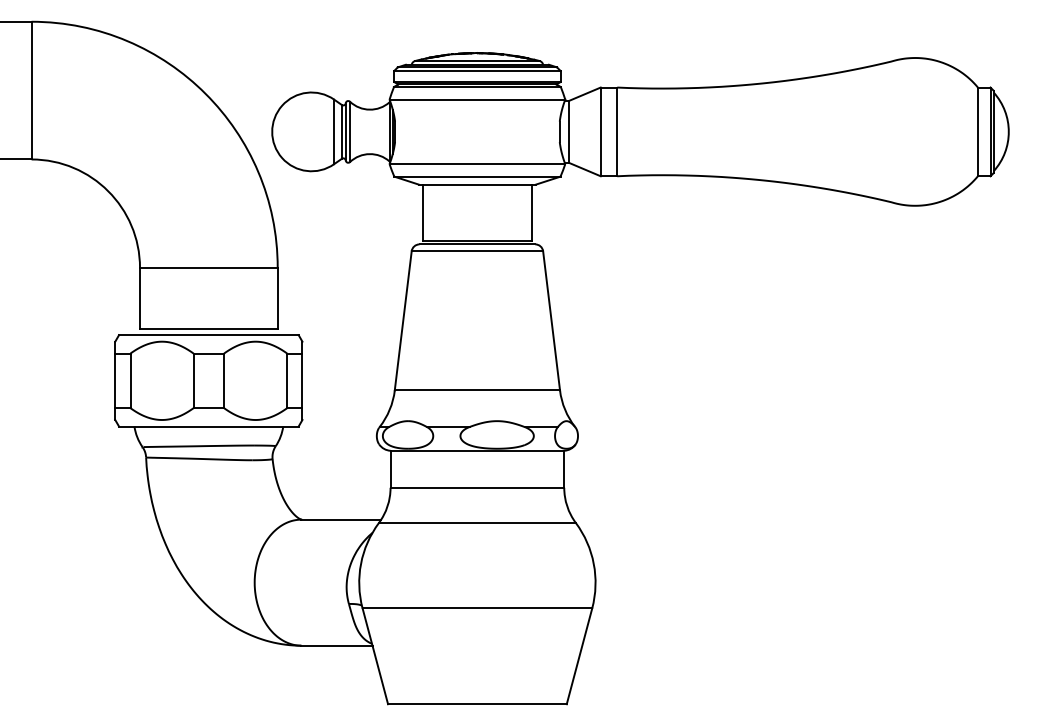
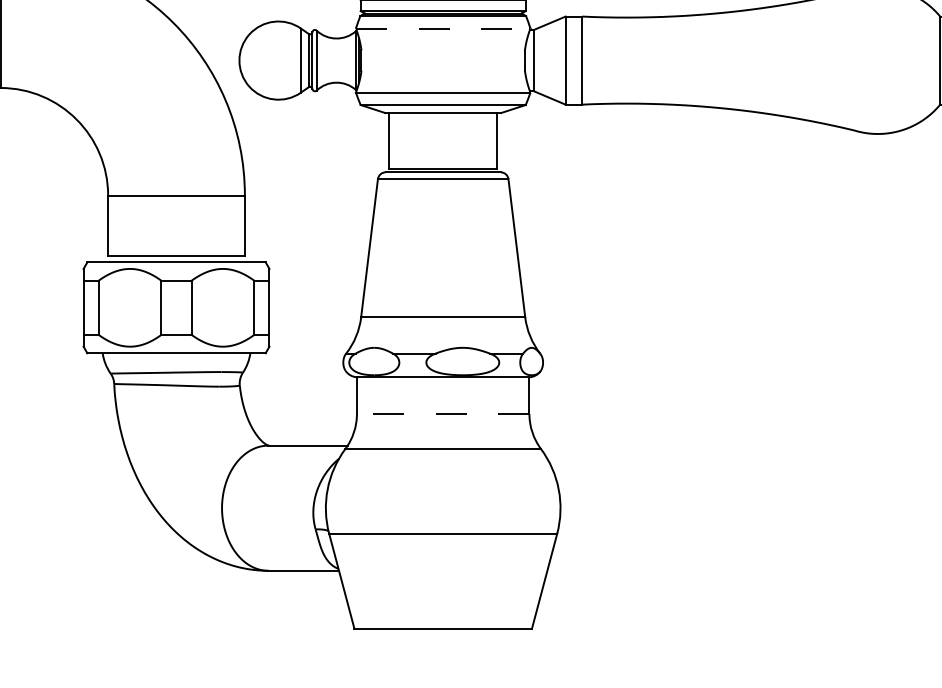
line: (477, 99) -> (443, 28), solid -> dashed
line: (477, 487) -> (443, 413), solid -> dashed

